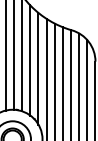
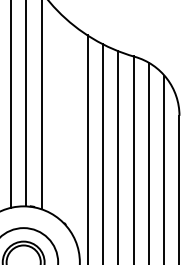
line: (30, 60) -> (57, 113), removed
line: (38, 68) -> (72, 128), removed

